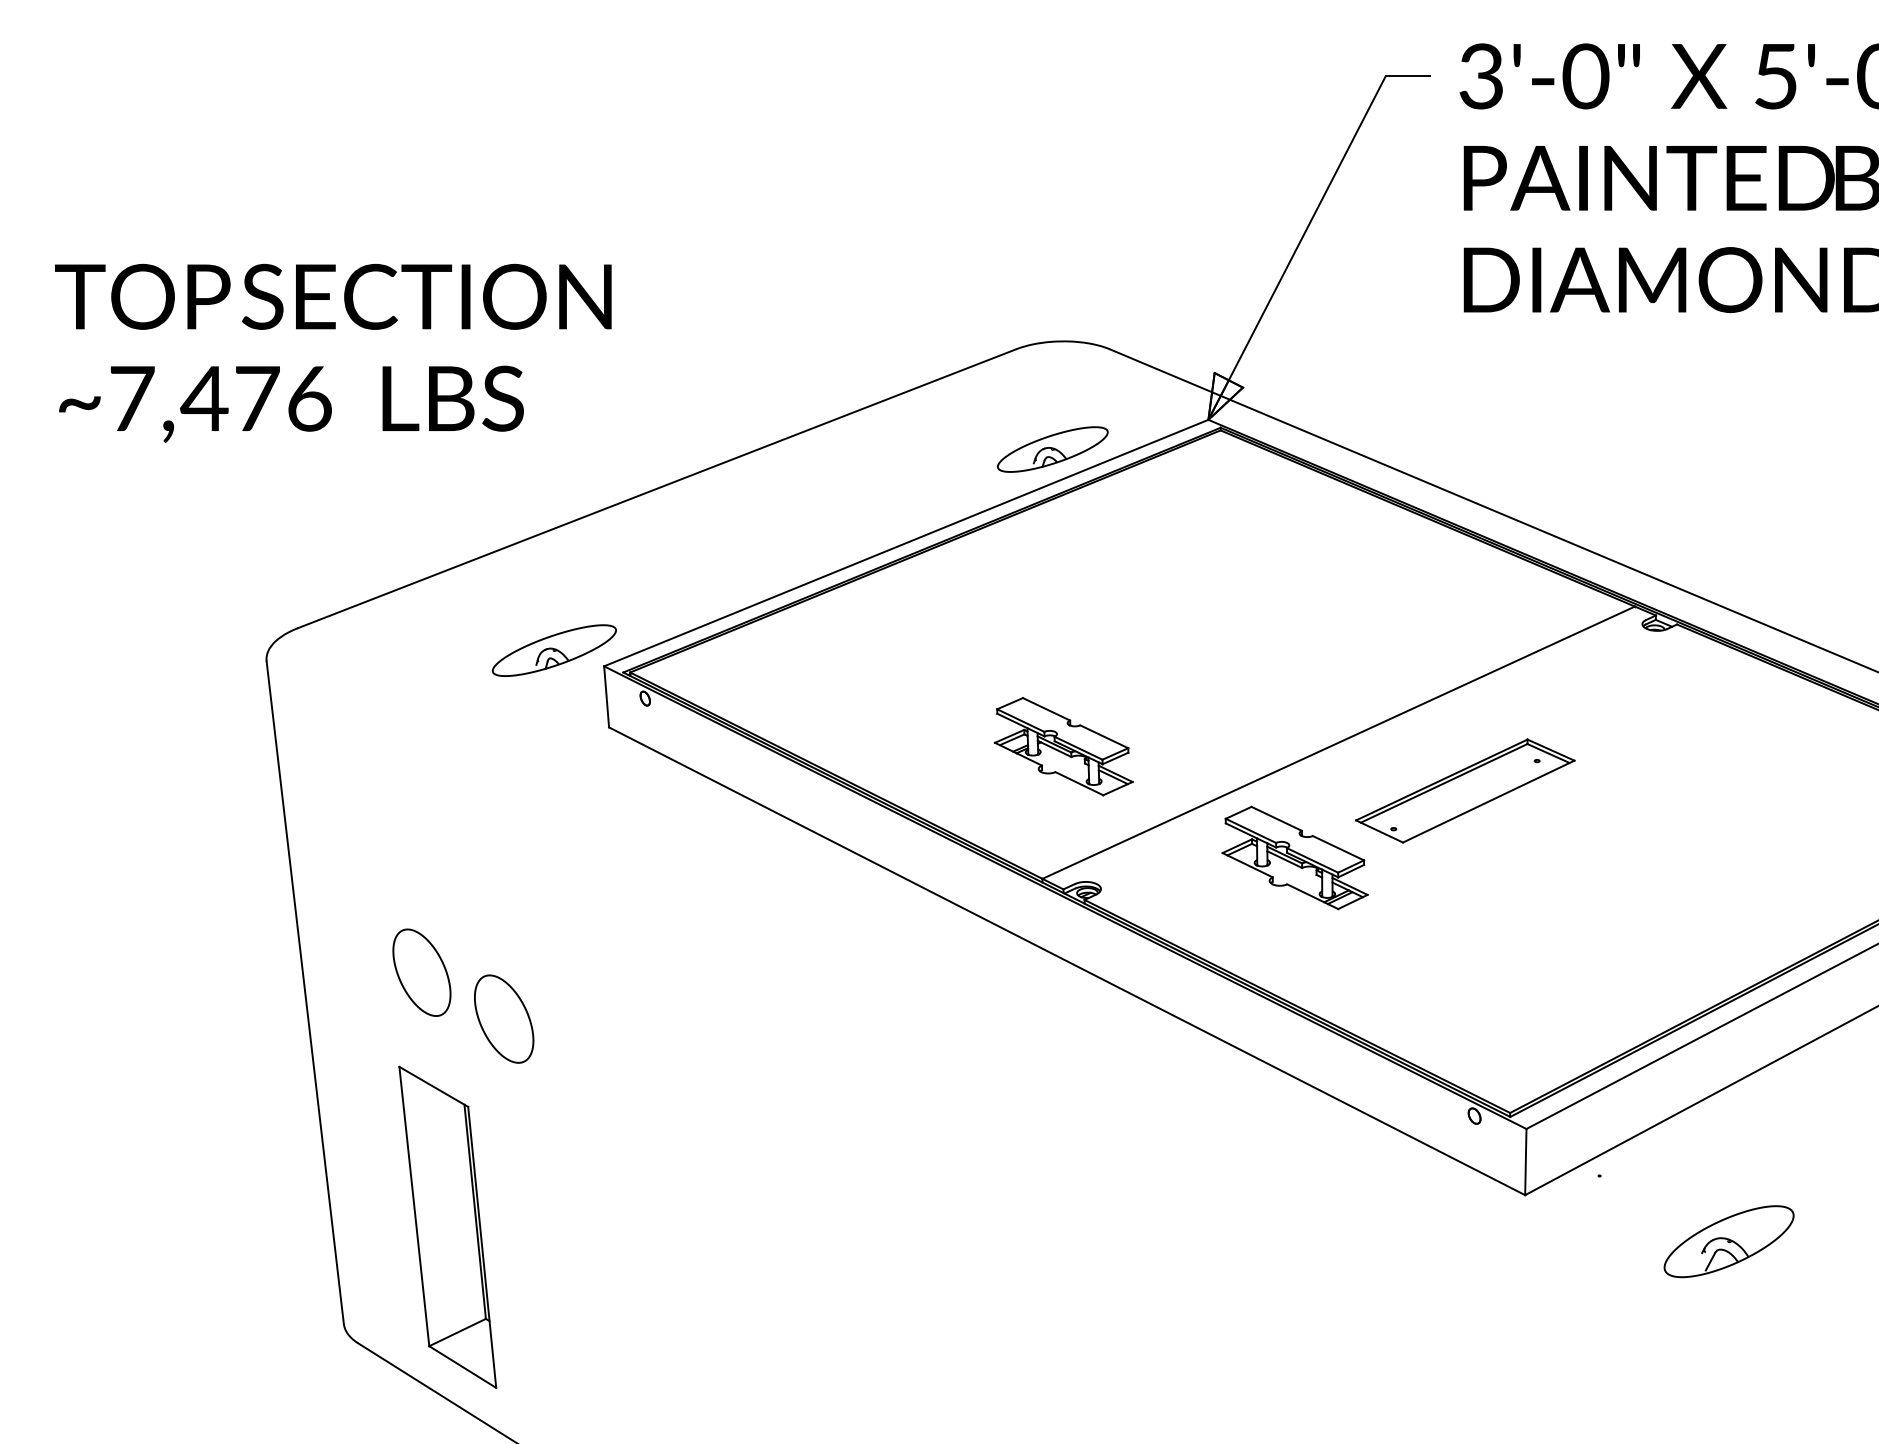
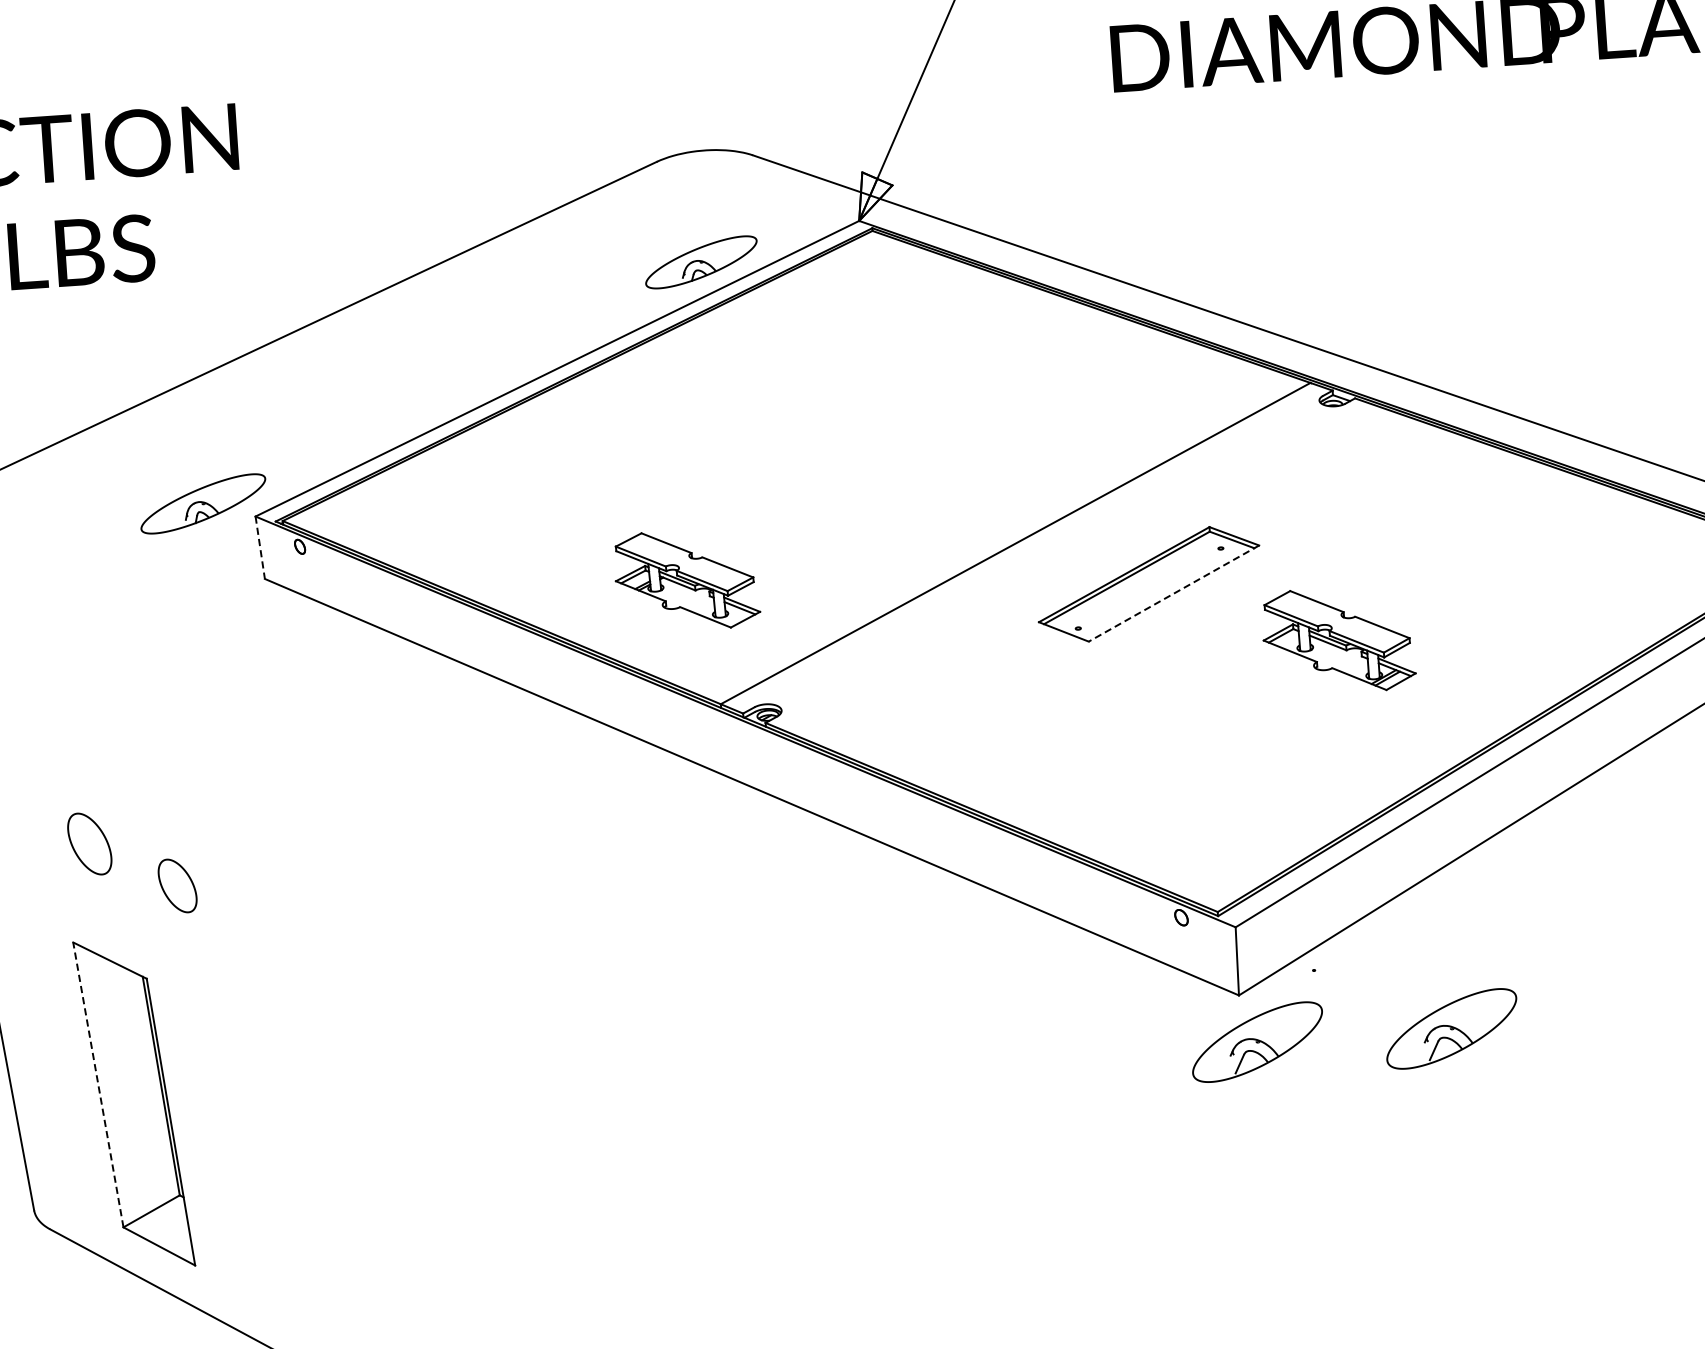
line: (606, 696) -> (260, 547), solid -> dashed
part: (1063, 746) -> (686, 580), moved
line: (1488, 801) -> (1173, 593), solid -> dashed
part: (1294, 857) -> (1337, 640), moved
part: (421, 972) -> (89, 843), size x0.7
part: (504, 1018) -> (177, 885), size x0.6
line: (414, 1206) -> (98, 1084), solid -> dashed
part: (1539, 1241) -> (1256, 1042), added

